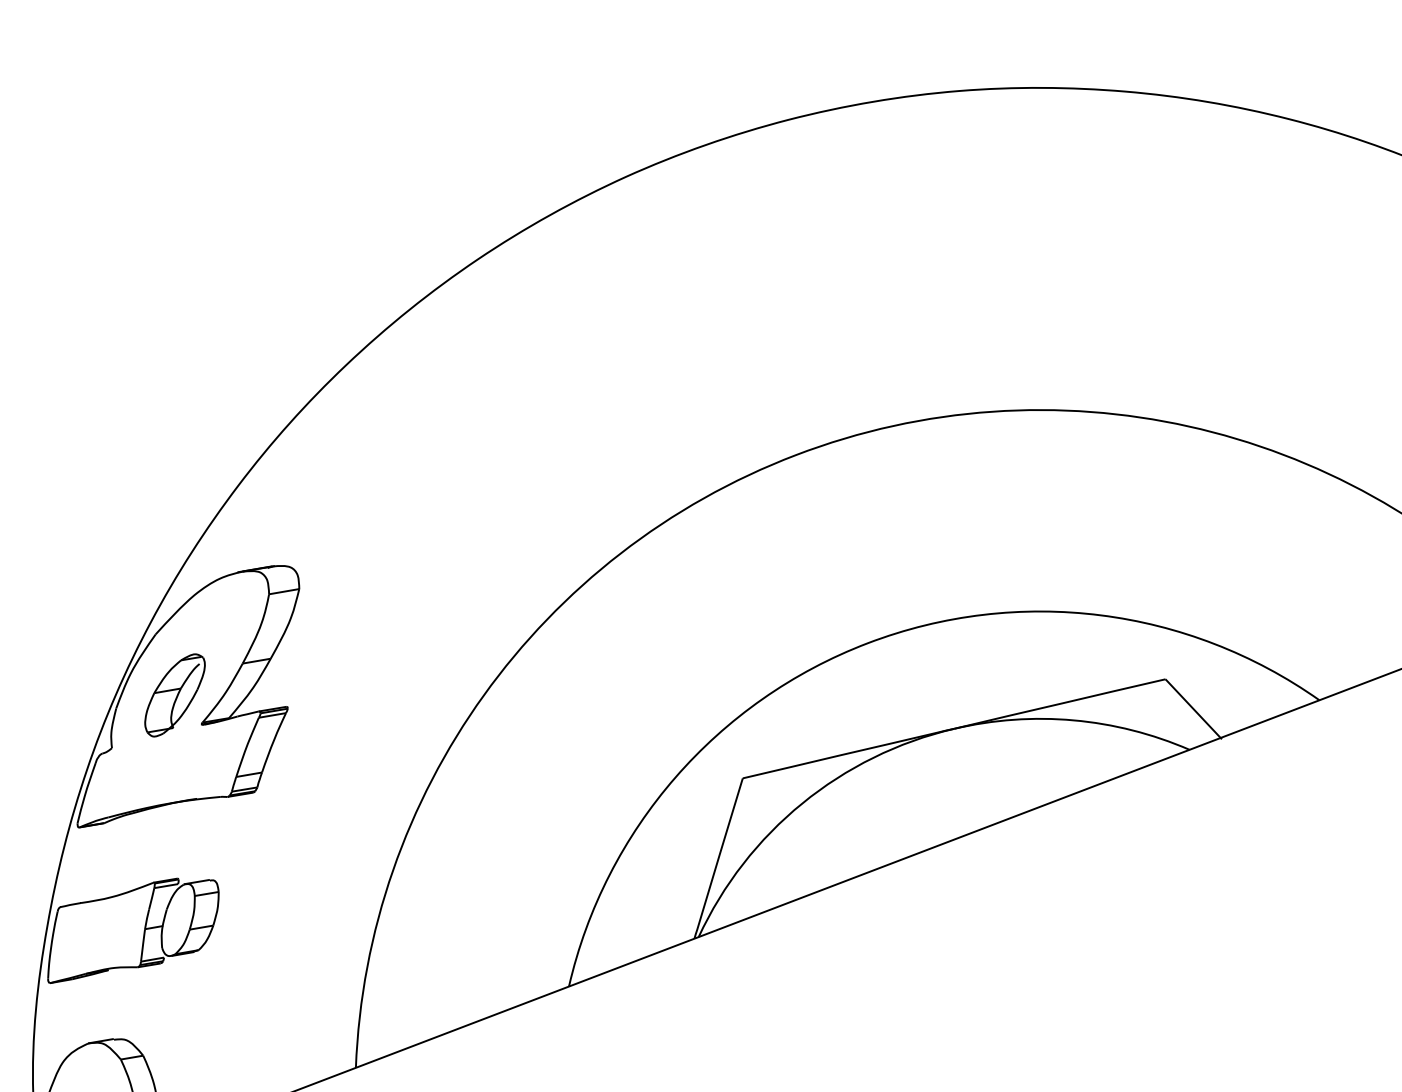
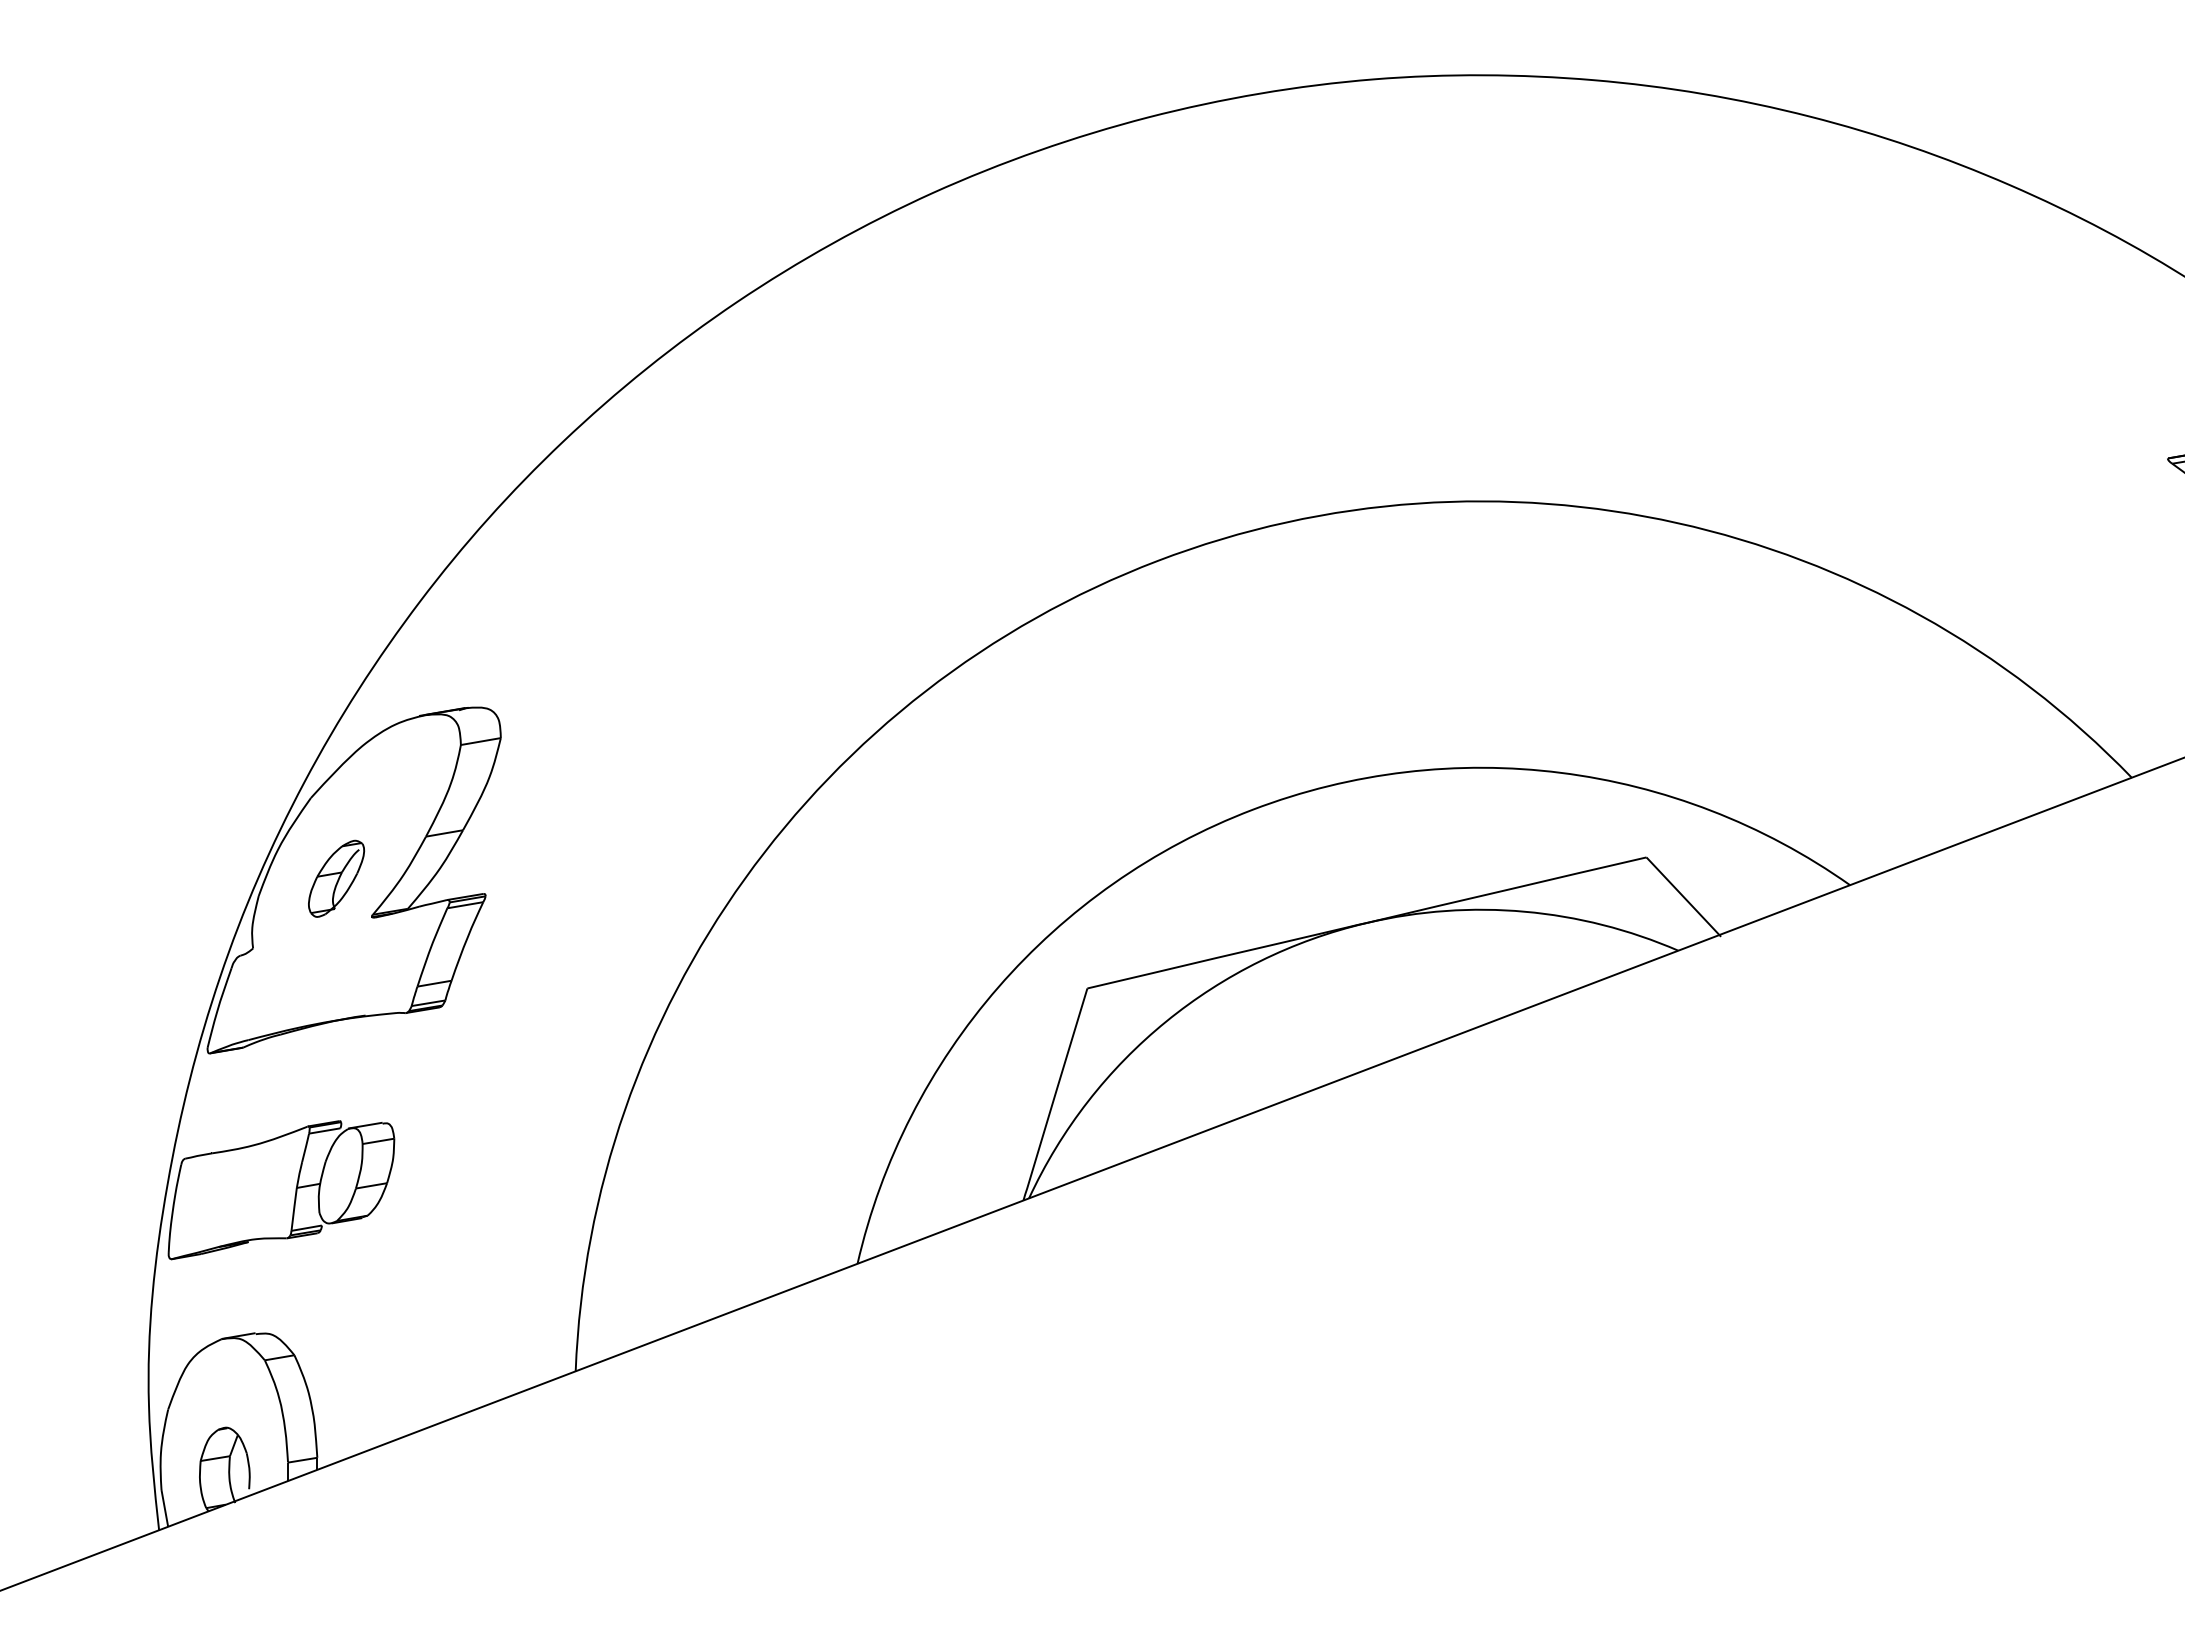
part: (175, 695) -> (336, 878), size x0.7

